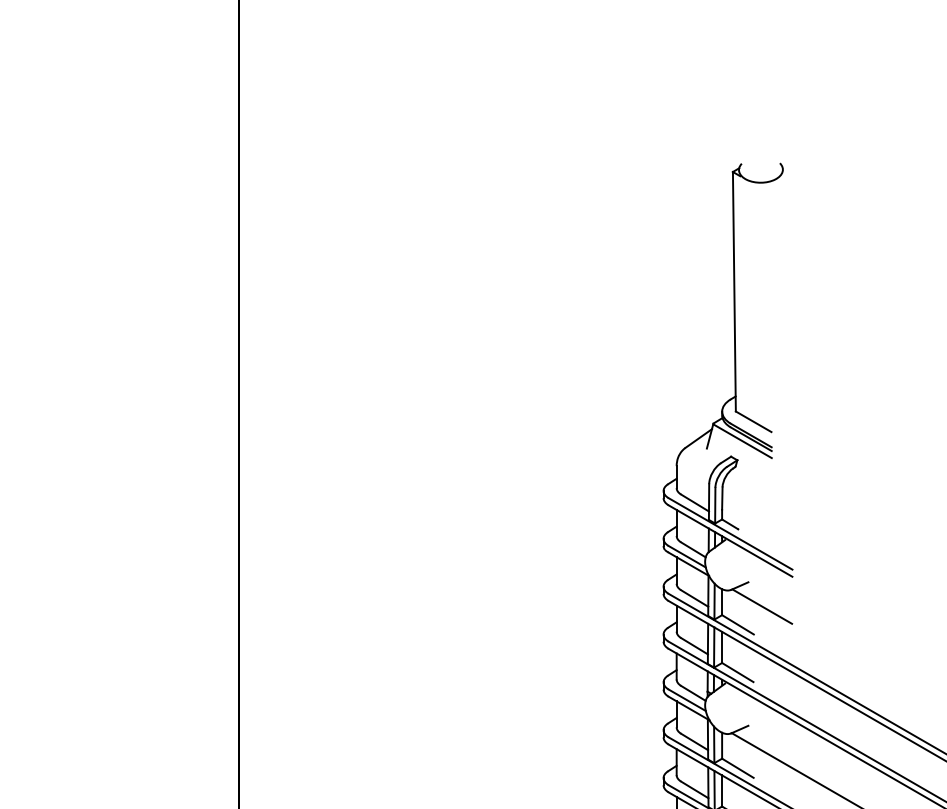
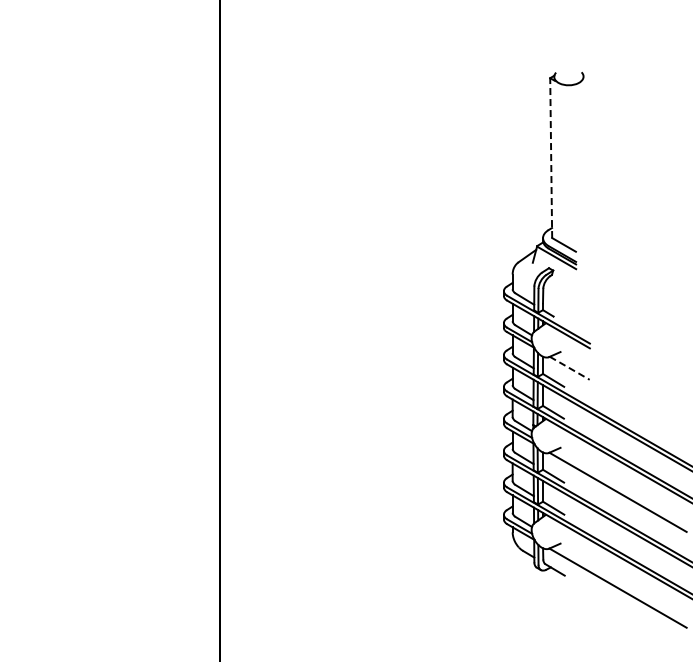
line: (734, 292) -> (551, 158), solid -> dashed
line: (761, 606) -> (569, 368), solid -> dashed

